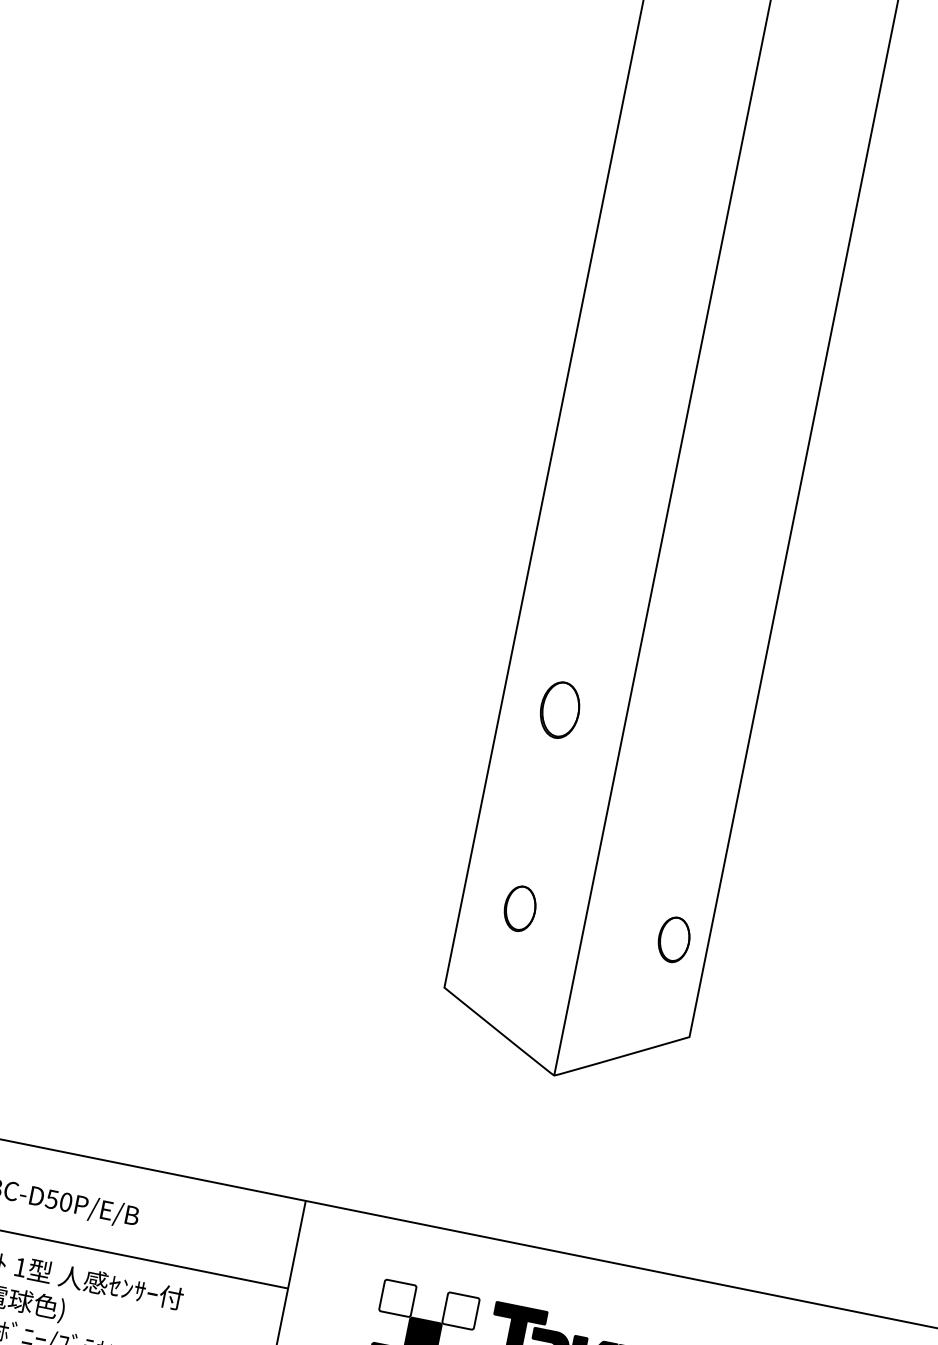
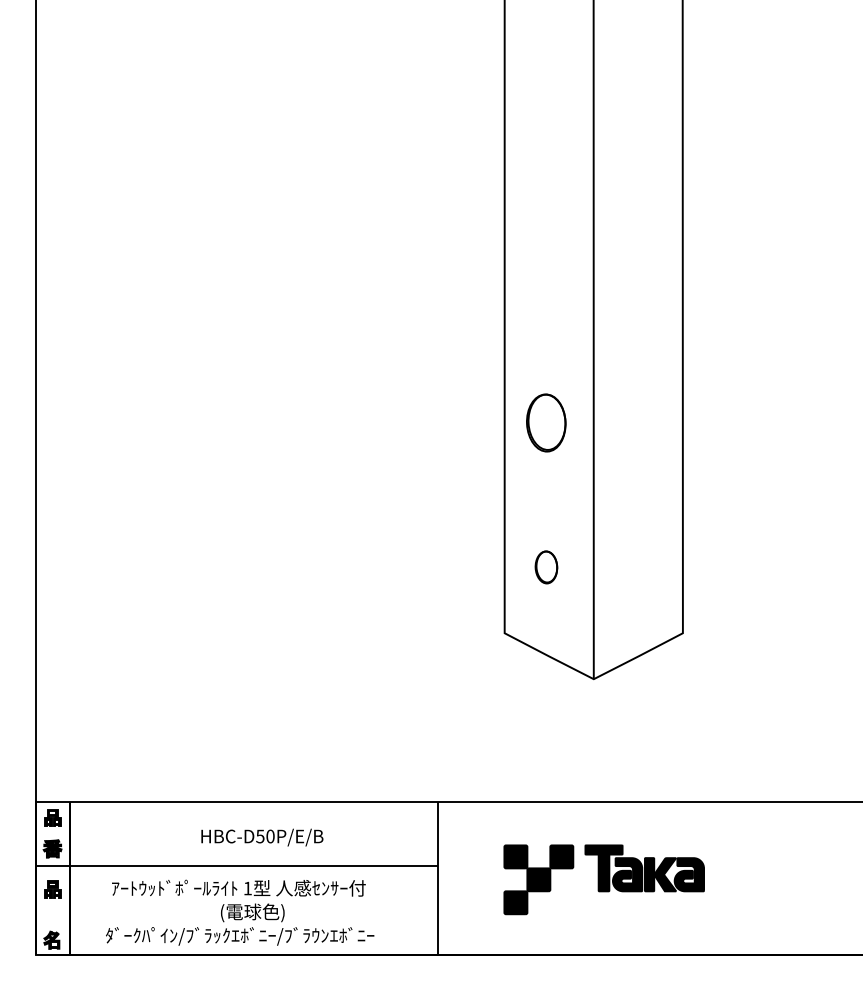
part: (560, 709) -> (546, 422), size x1.43
part: (674, 939) -> (658, 567), removed
fill: (397, 1297) -> (515, 856), added
fill: (460, 1310) -> (561, 856), added

